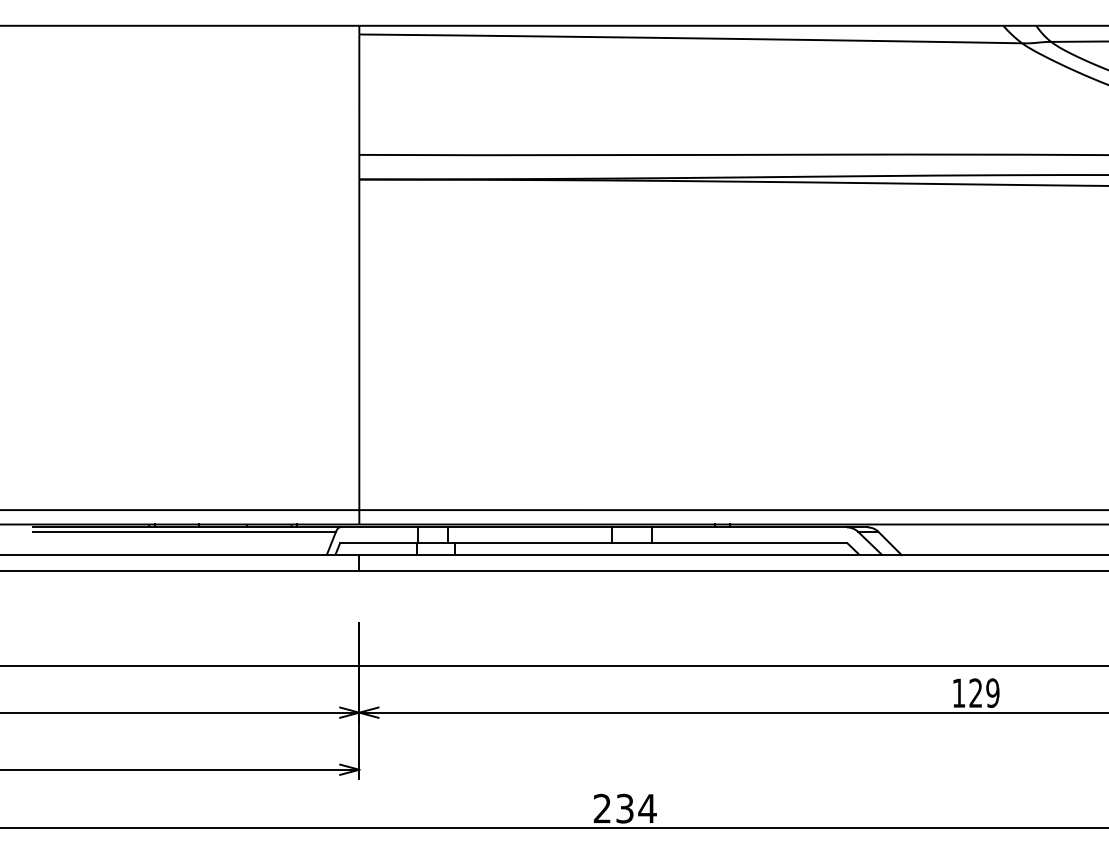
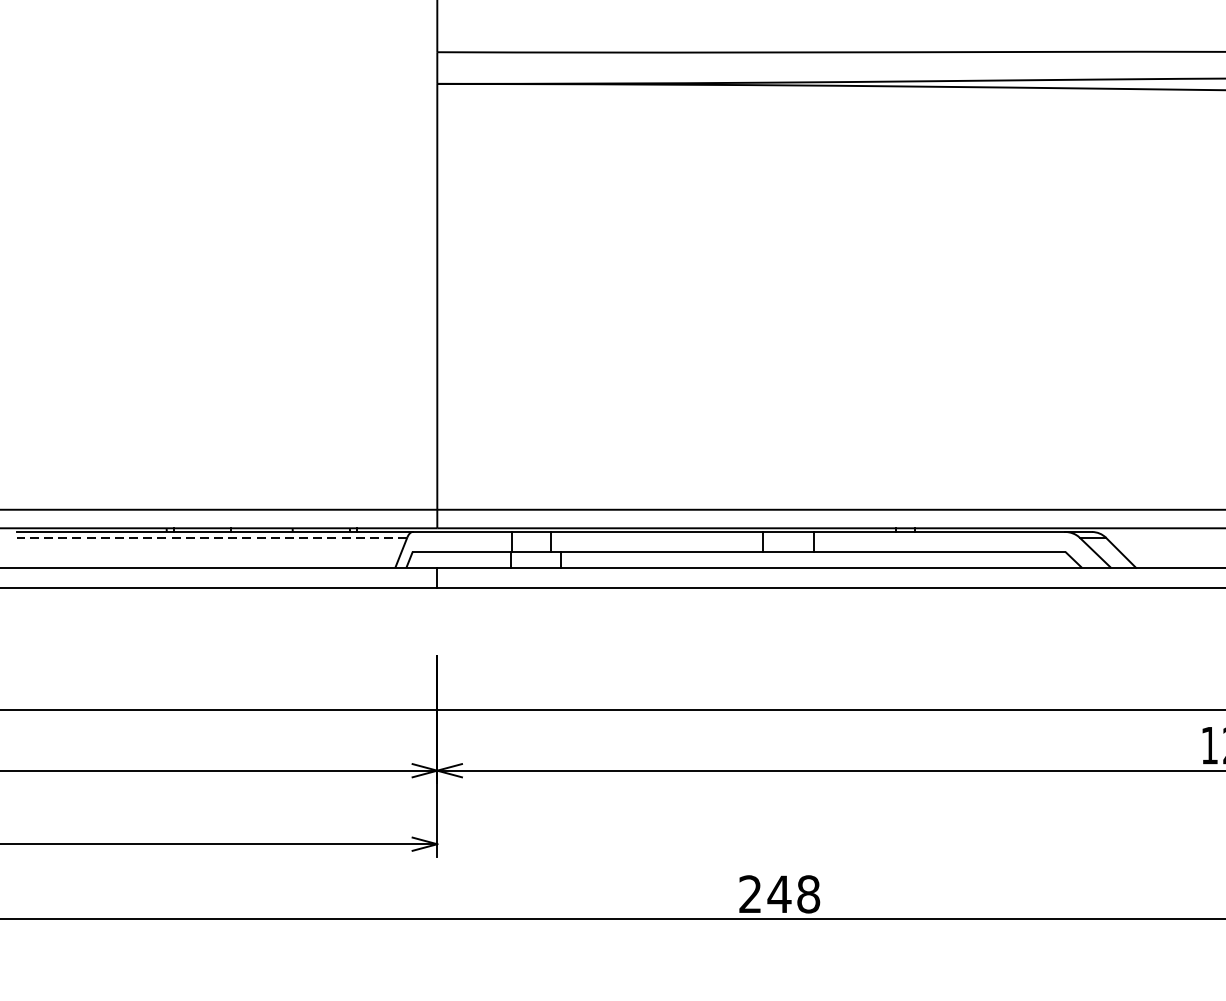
line: (184, 531) -> (212, 537), solid -> dashed
text: (635, 808) -> (793, 894), 234 -> 248

